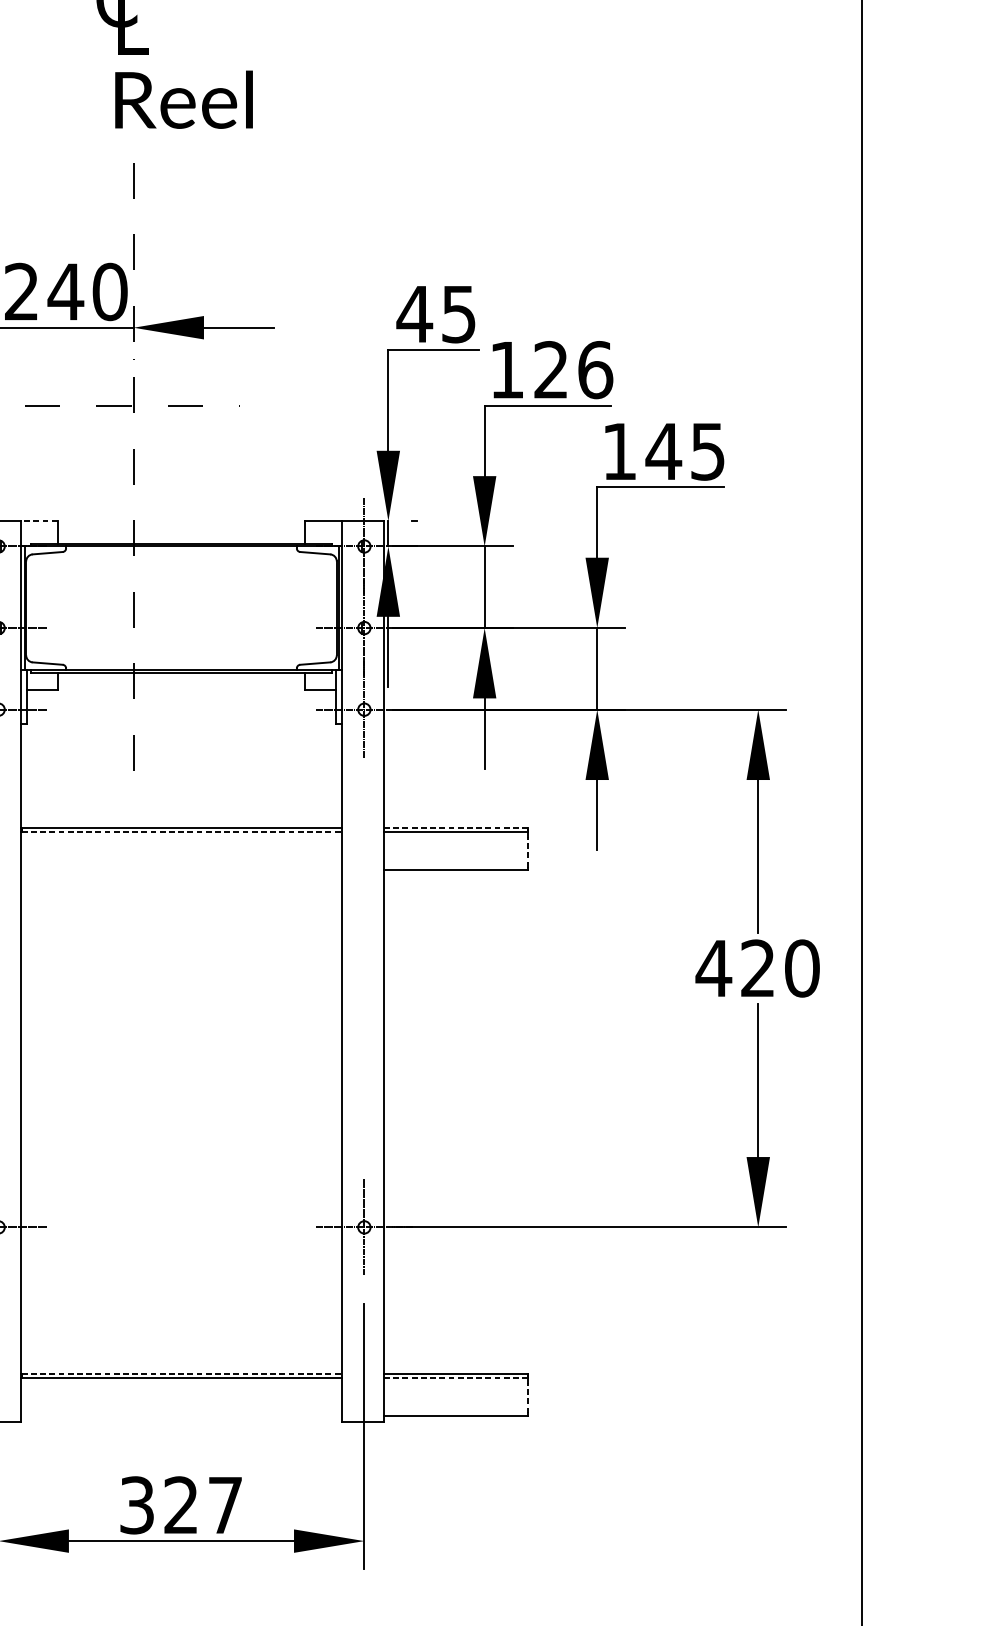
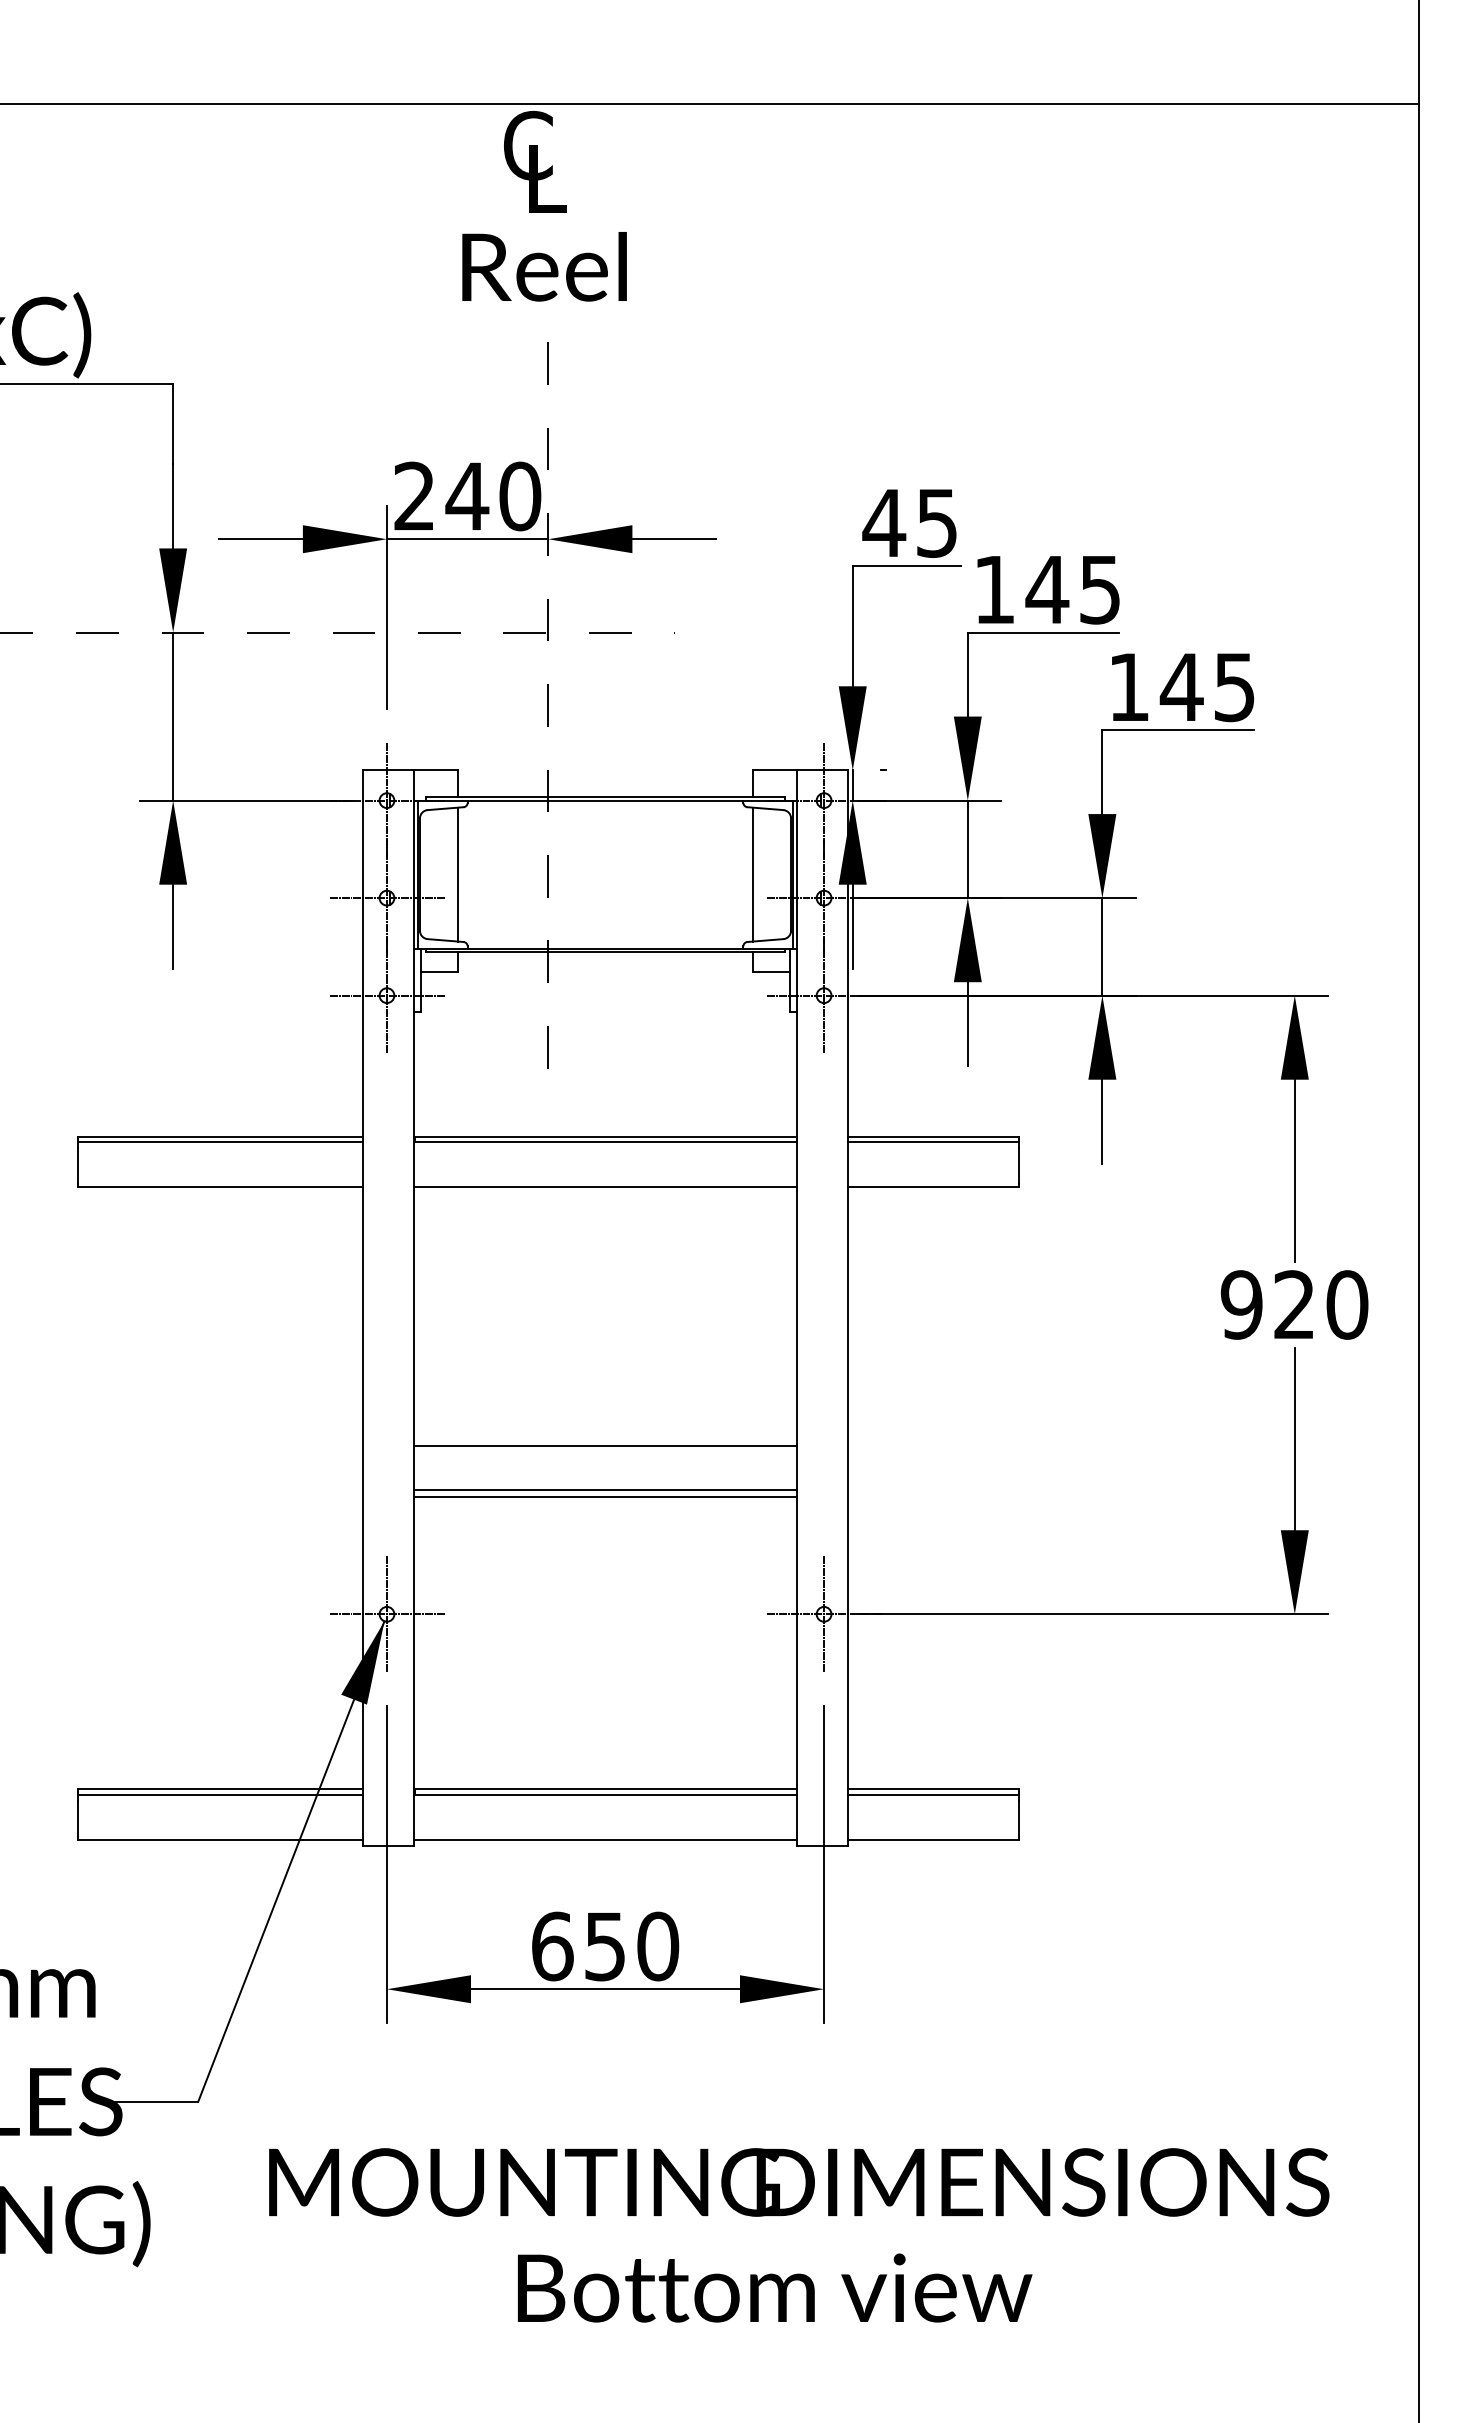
text: (183, 99) -> (544, 266), moved
text: (573, 369) -> (1073, 589), 126 -> 145
line: (39, 521) -> (435, 770), dashed -> solid
line: (57, 608) -> (457, 874), added
line: (305, 608) -> (753, 874), added
line: (455, 827) -> (933, 1136), dashed -> solid
line: (182, 832) -> (606, 1142), dashed -> solid
line: (527, 852) -> (1019, 1166), dashed -> solid
line: (181, 870) -> (605, 1187), added
text: (713, 968) -> (1241, 1304), 420 -> 920
line: (181, 1086) -> (605, 1446), added
line: (181, 1122) -> (605, 1489), added
line: (181, 1128) -> (605, 1496), added
line: (182, 1373) -> (606, 1789), dashed -> solid
line: (455, 1378) -> (933, 1794), dashed -> solid
line: (527, 1398) -> (1019, 1818), dashed -> solid
line: (181, 1415) -> (605, 1839), added
text: (181, 1505) -> (605, 1946), 327 -> 650

